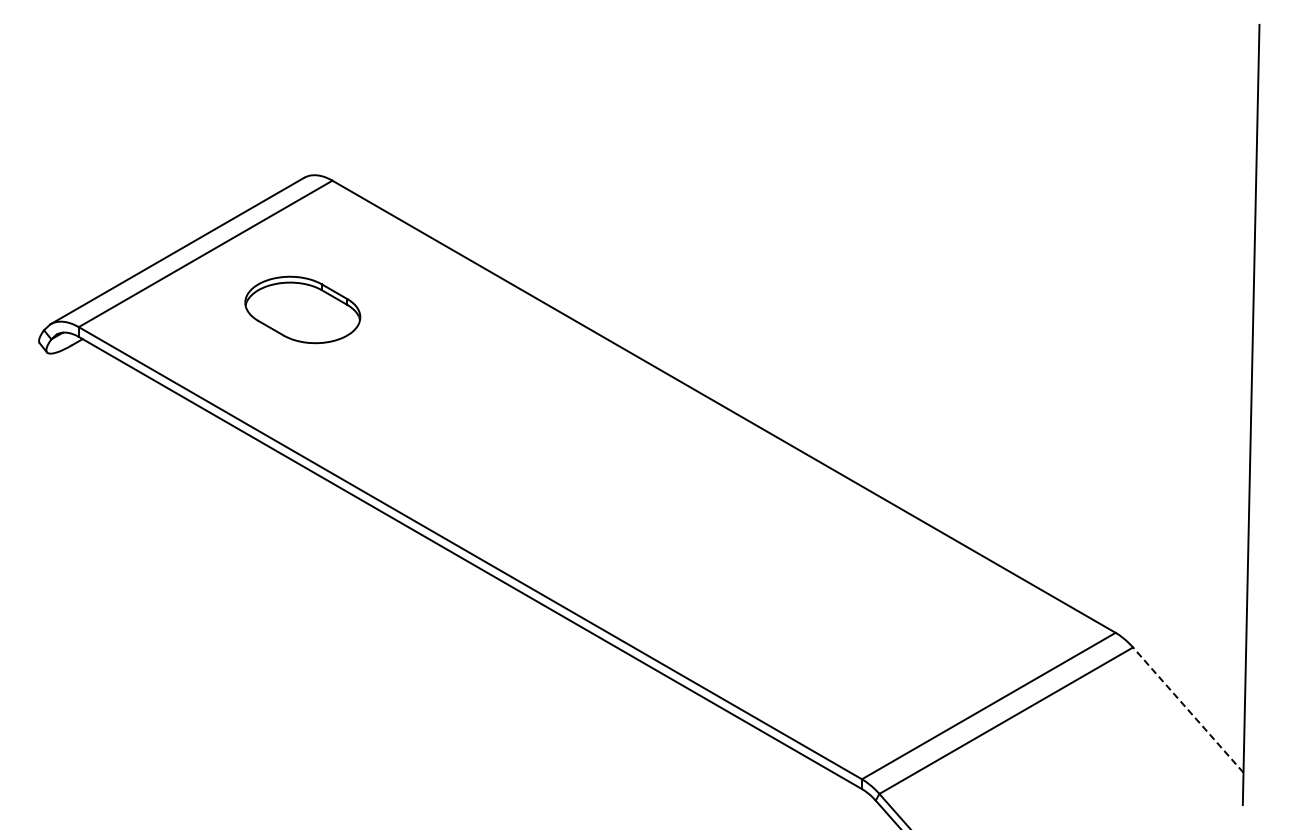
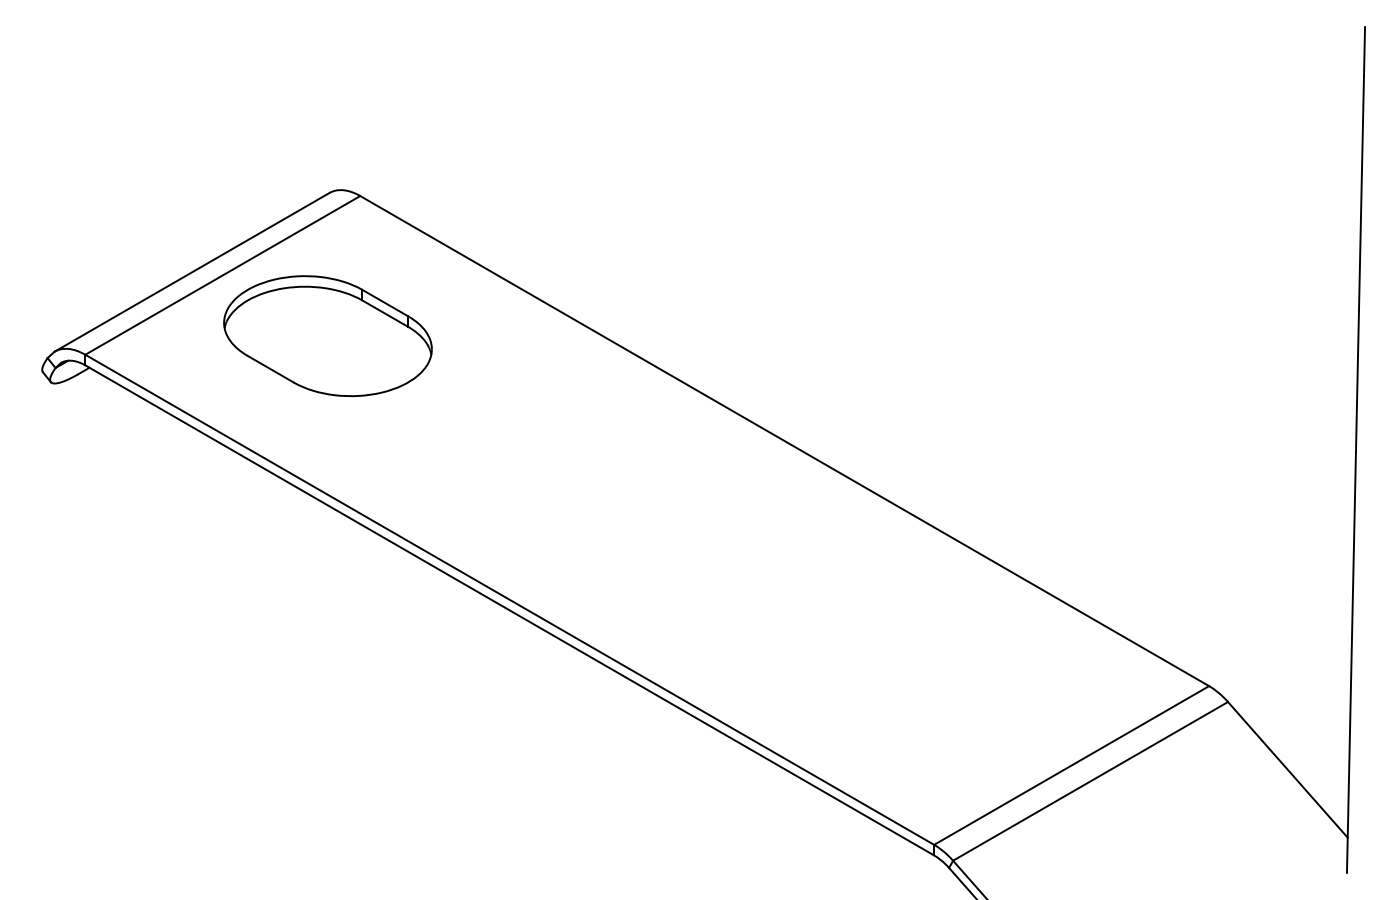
part: (302, 309) -> (327, 335), size x1.67
line: (1187, 709) -> (1287, 769), dashed -> solid

